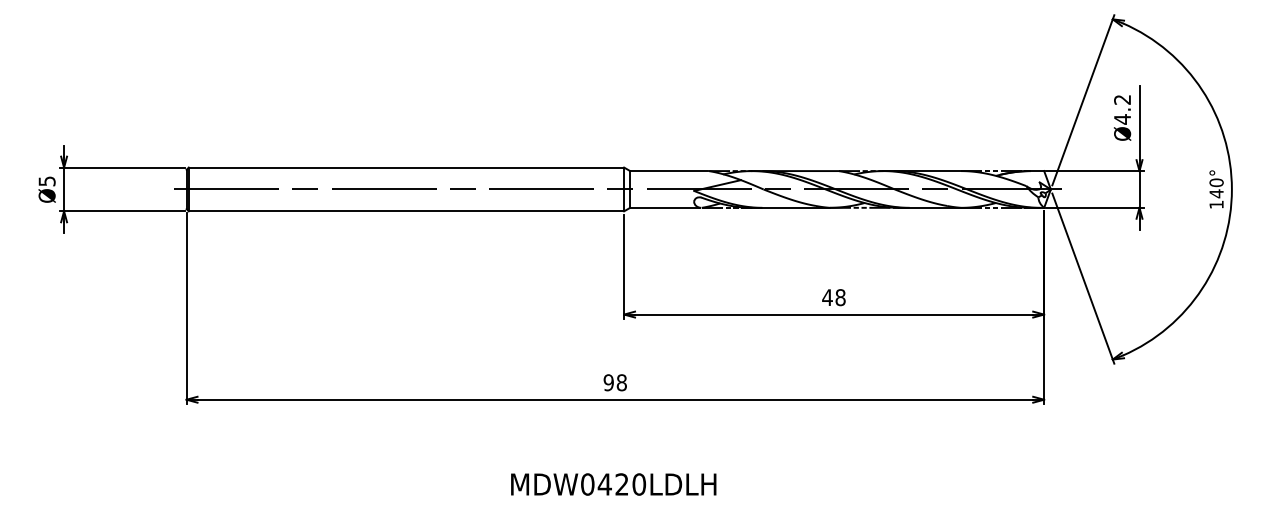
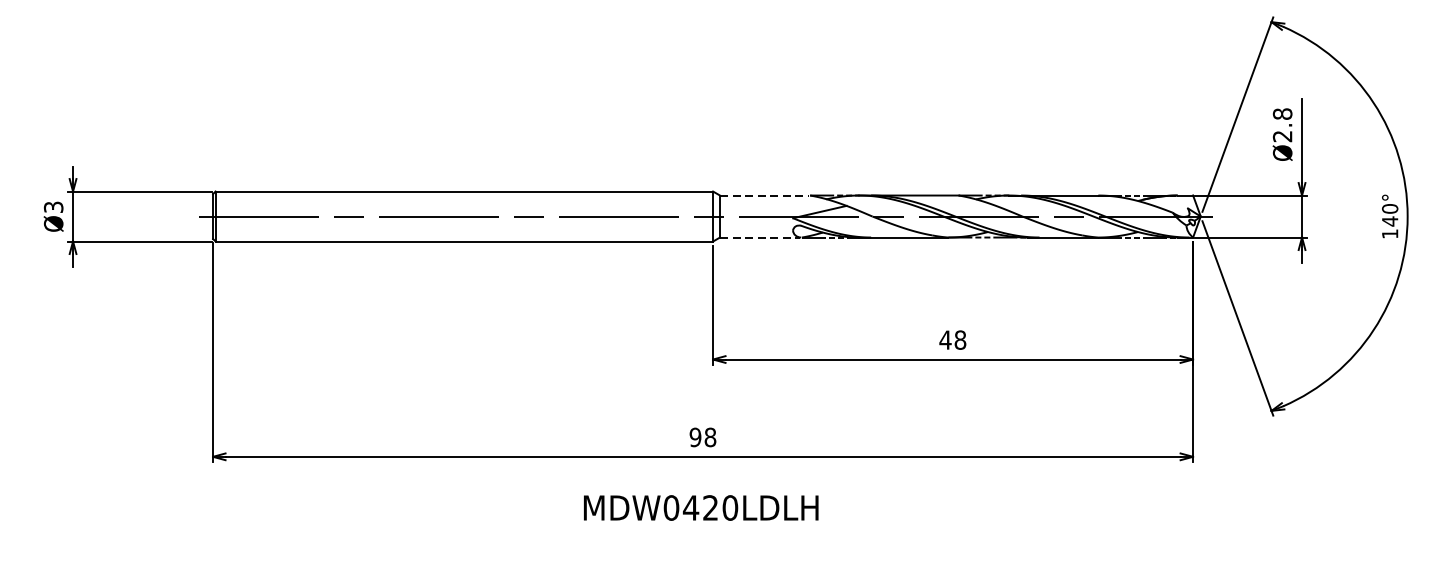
text: (1122, 109) -> (1282, 125), Ø4.2 -> Ø2.8
line: (668, 171) -> (763, 196), solid -> dashed
text: (46, 180) -> (52, 206), Ø5 -> Ø3
line: (665, 207) -> (760, 237), solid -> dashed
text: (613, 484) -> (700, 507), moved

